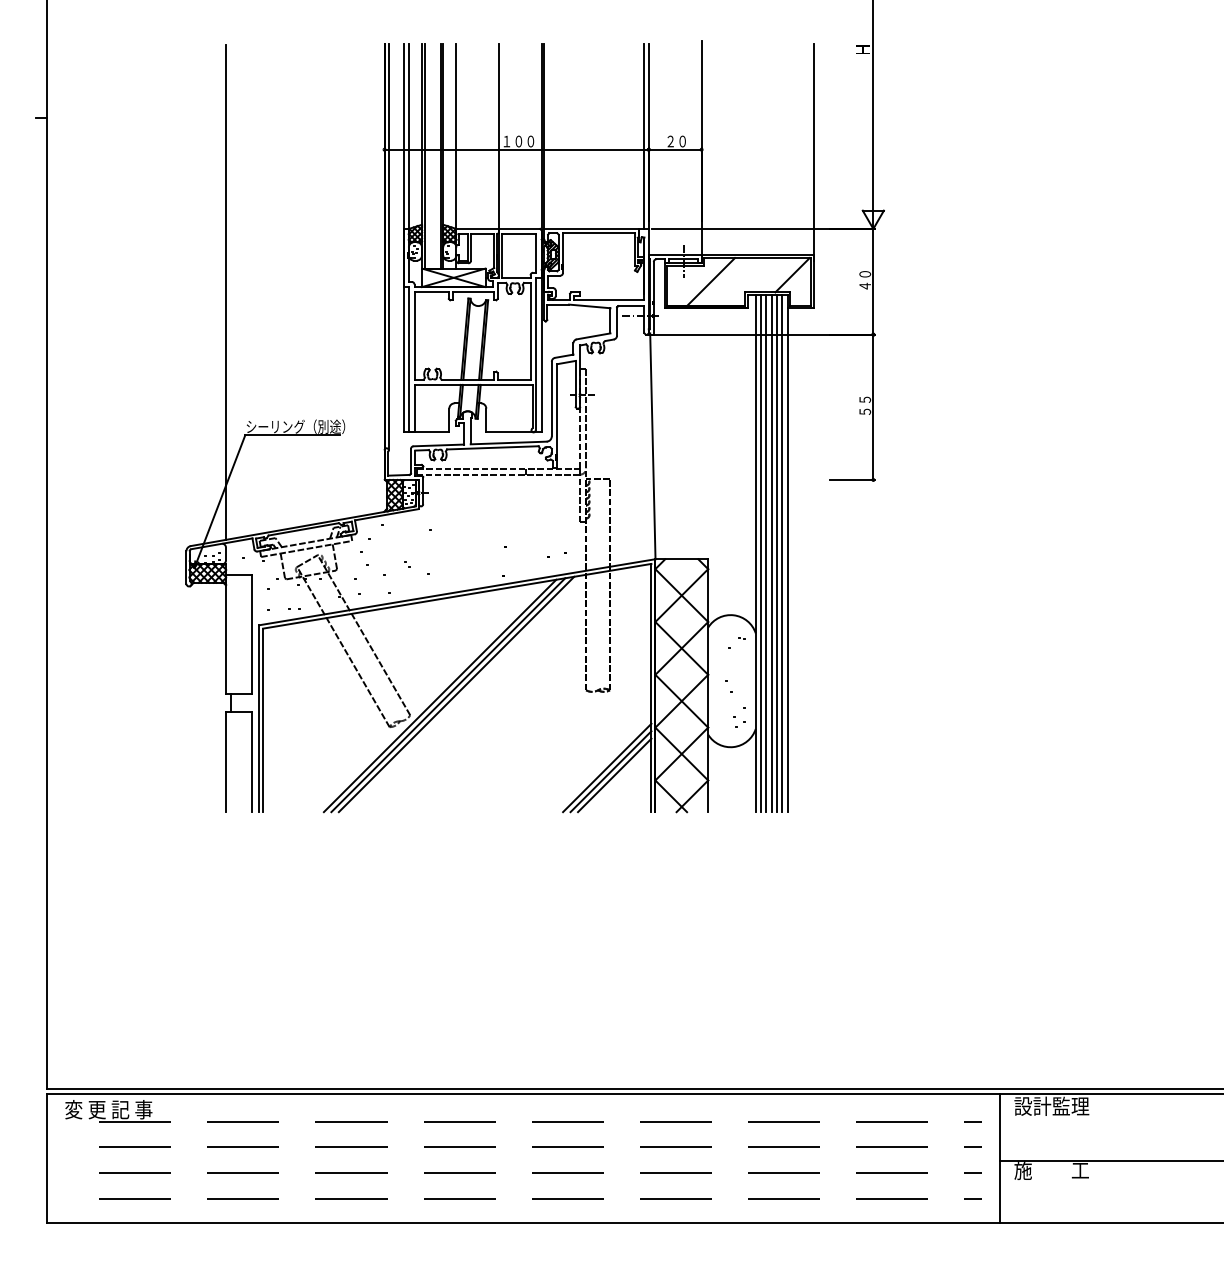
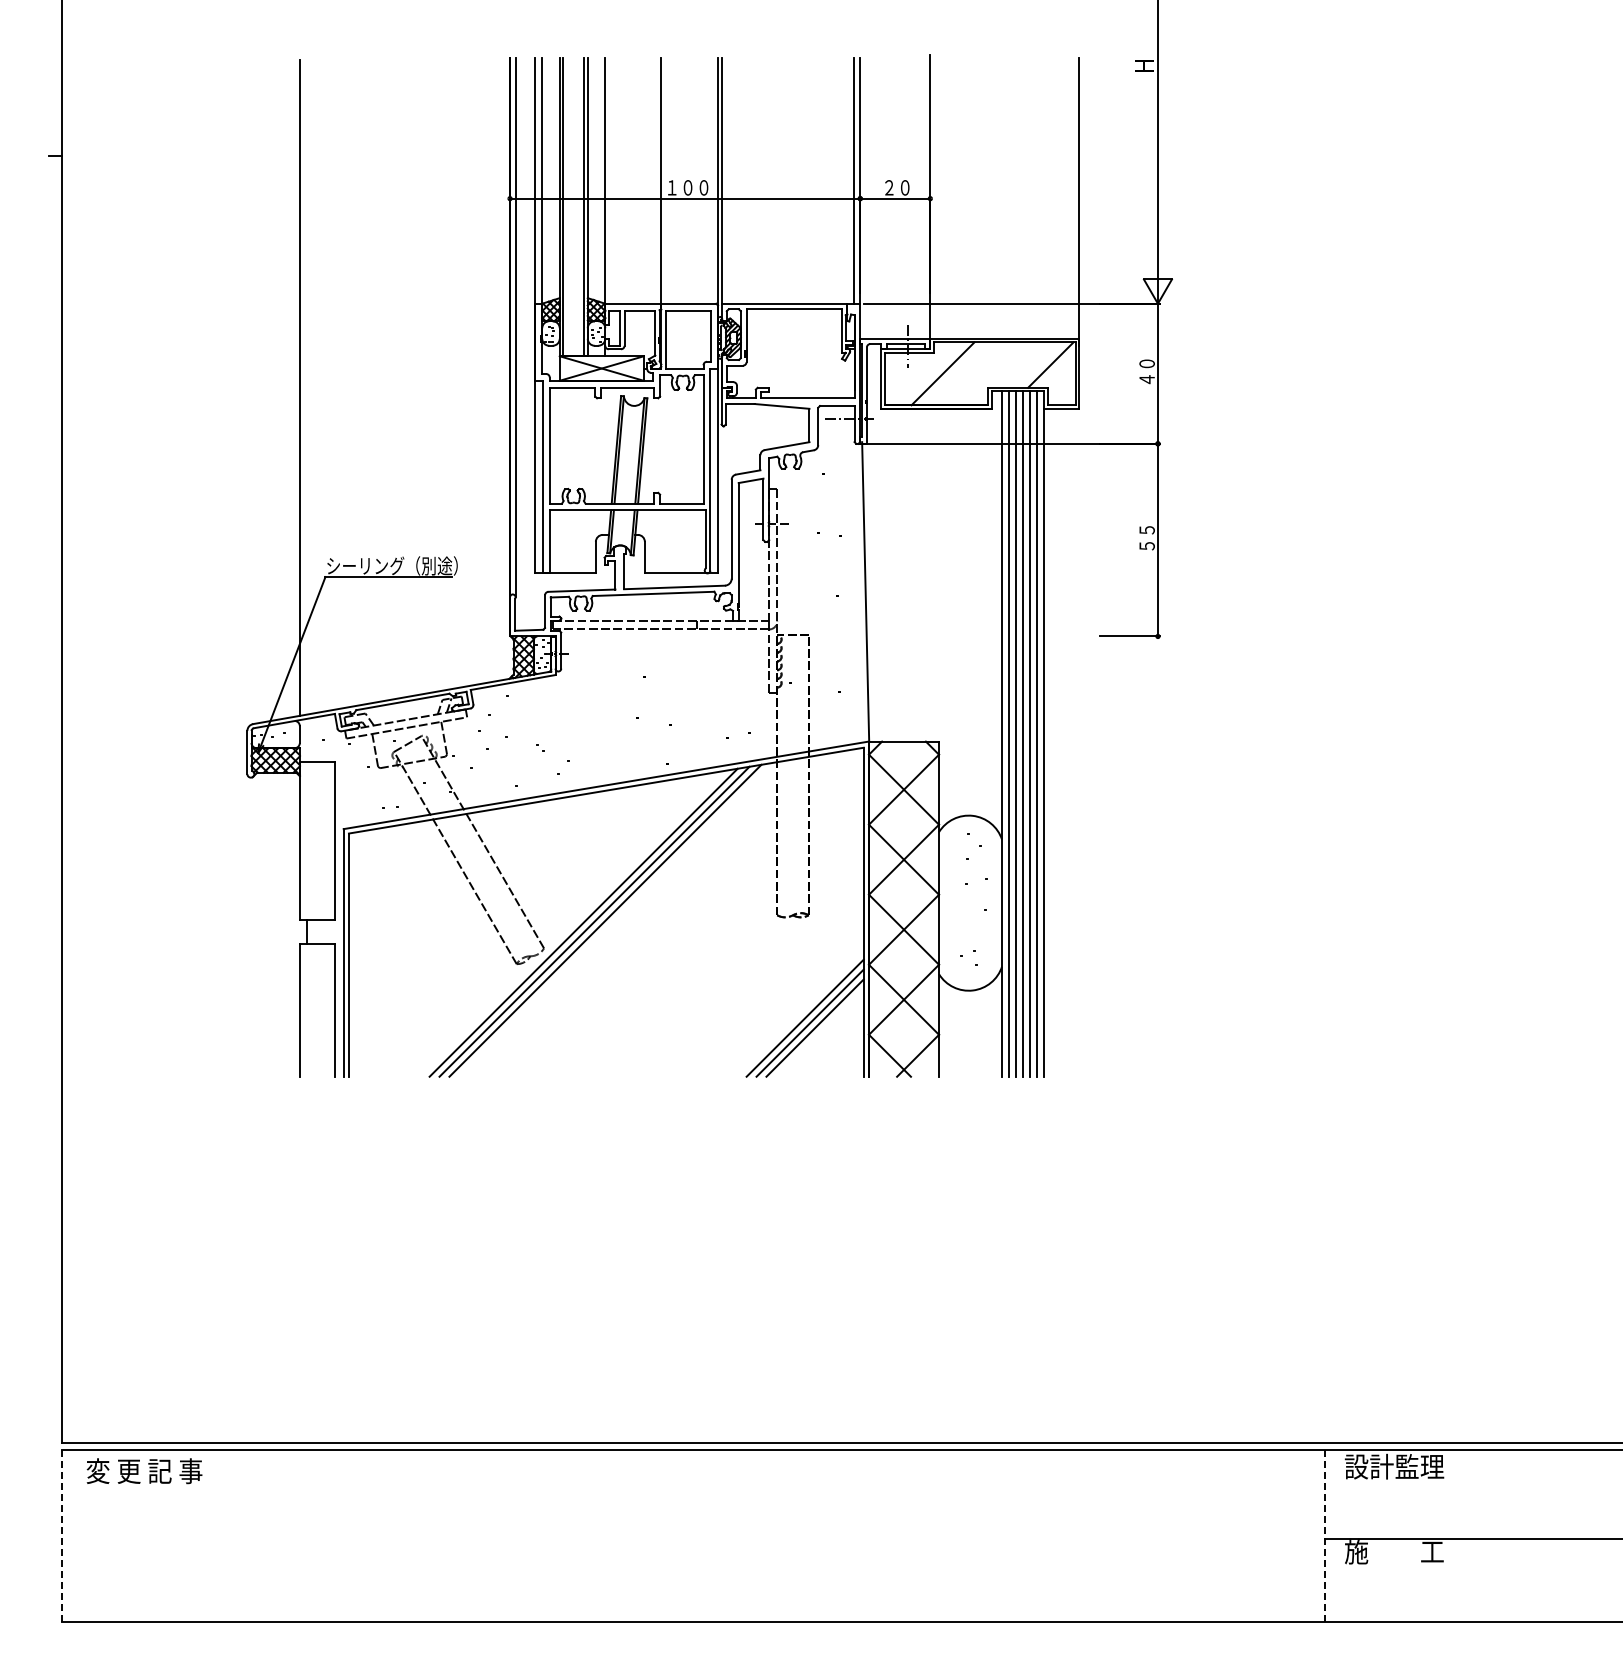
line: (522, 1121) -> (692, 1487), removed
line: (522, 1147) -> (692, 1521), removed
line: (46, 1158) -> (62, 1536), solid -> dashed
line: (999, 1158) -> (1325, 1536), solid -> dashed
line: (522, 1173) -> (692, 1555), removed
line: (522, 1198) -> (692, 1588), removed

